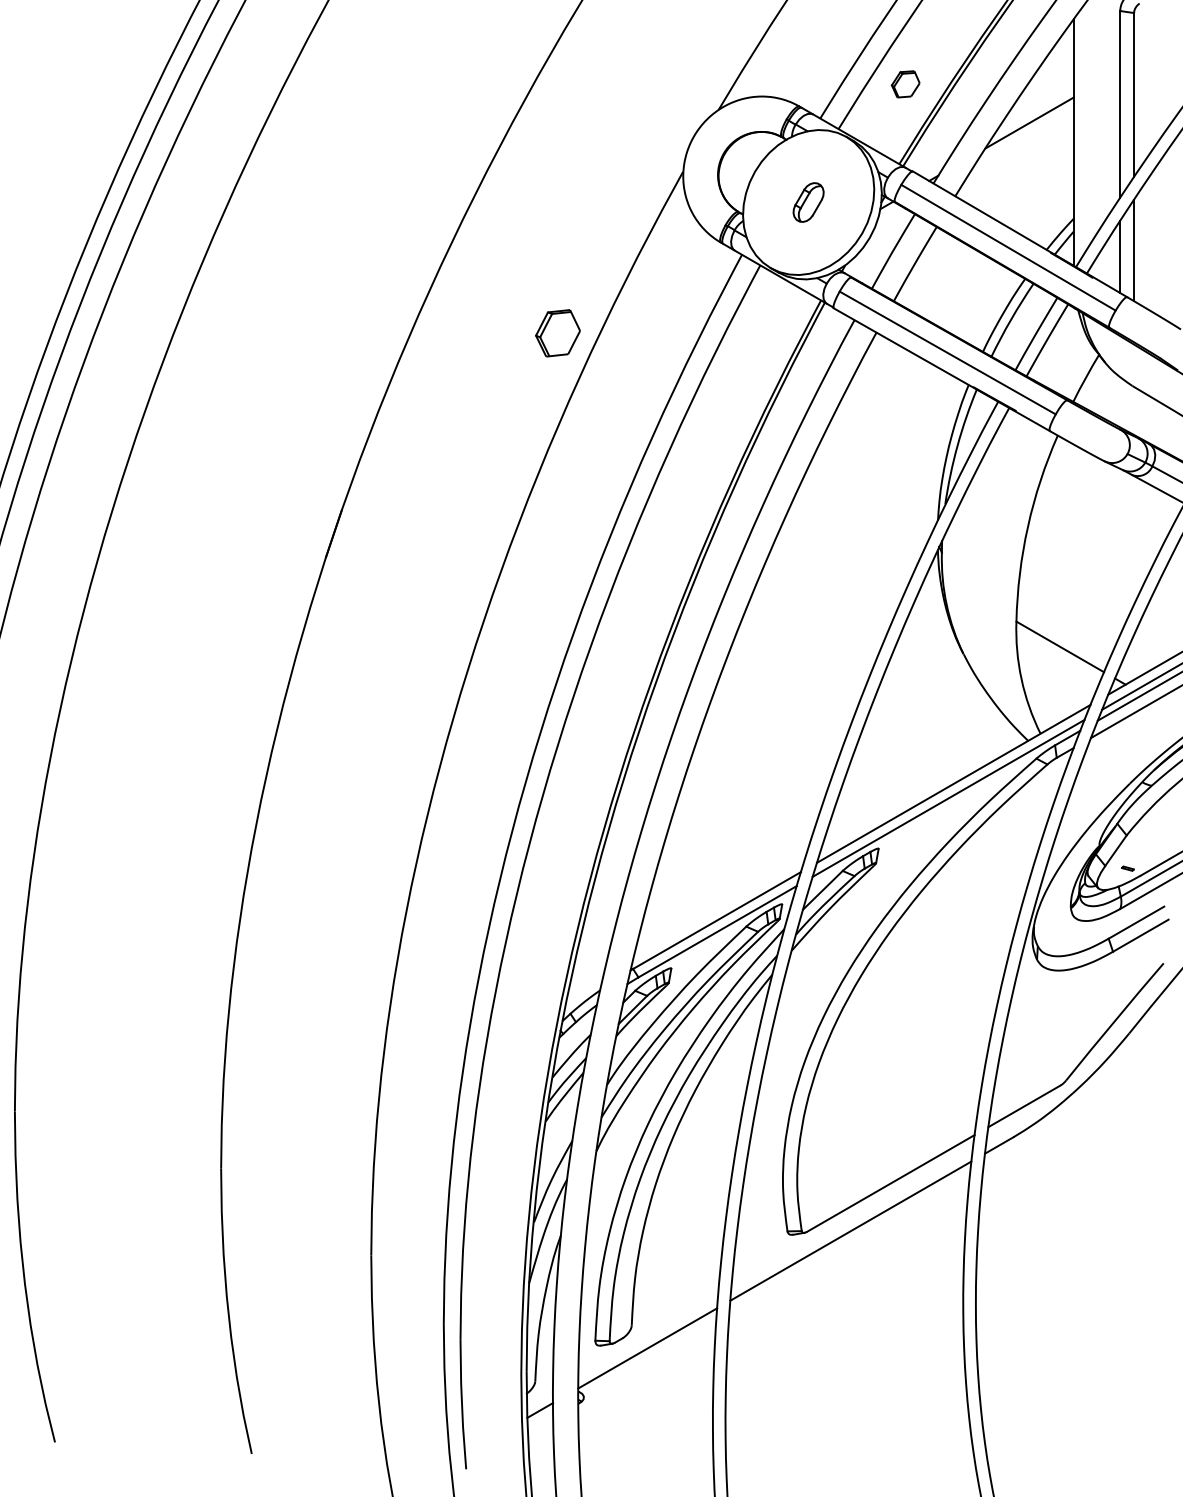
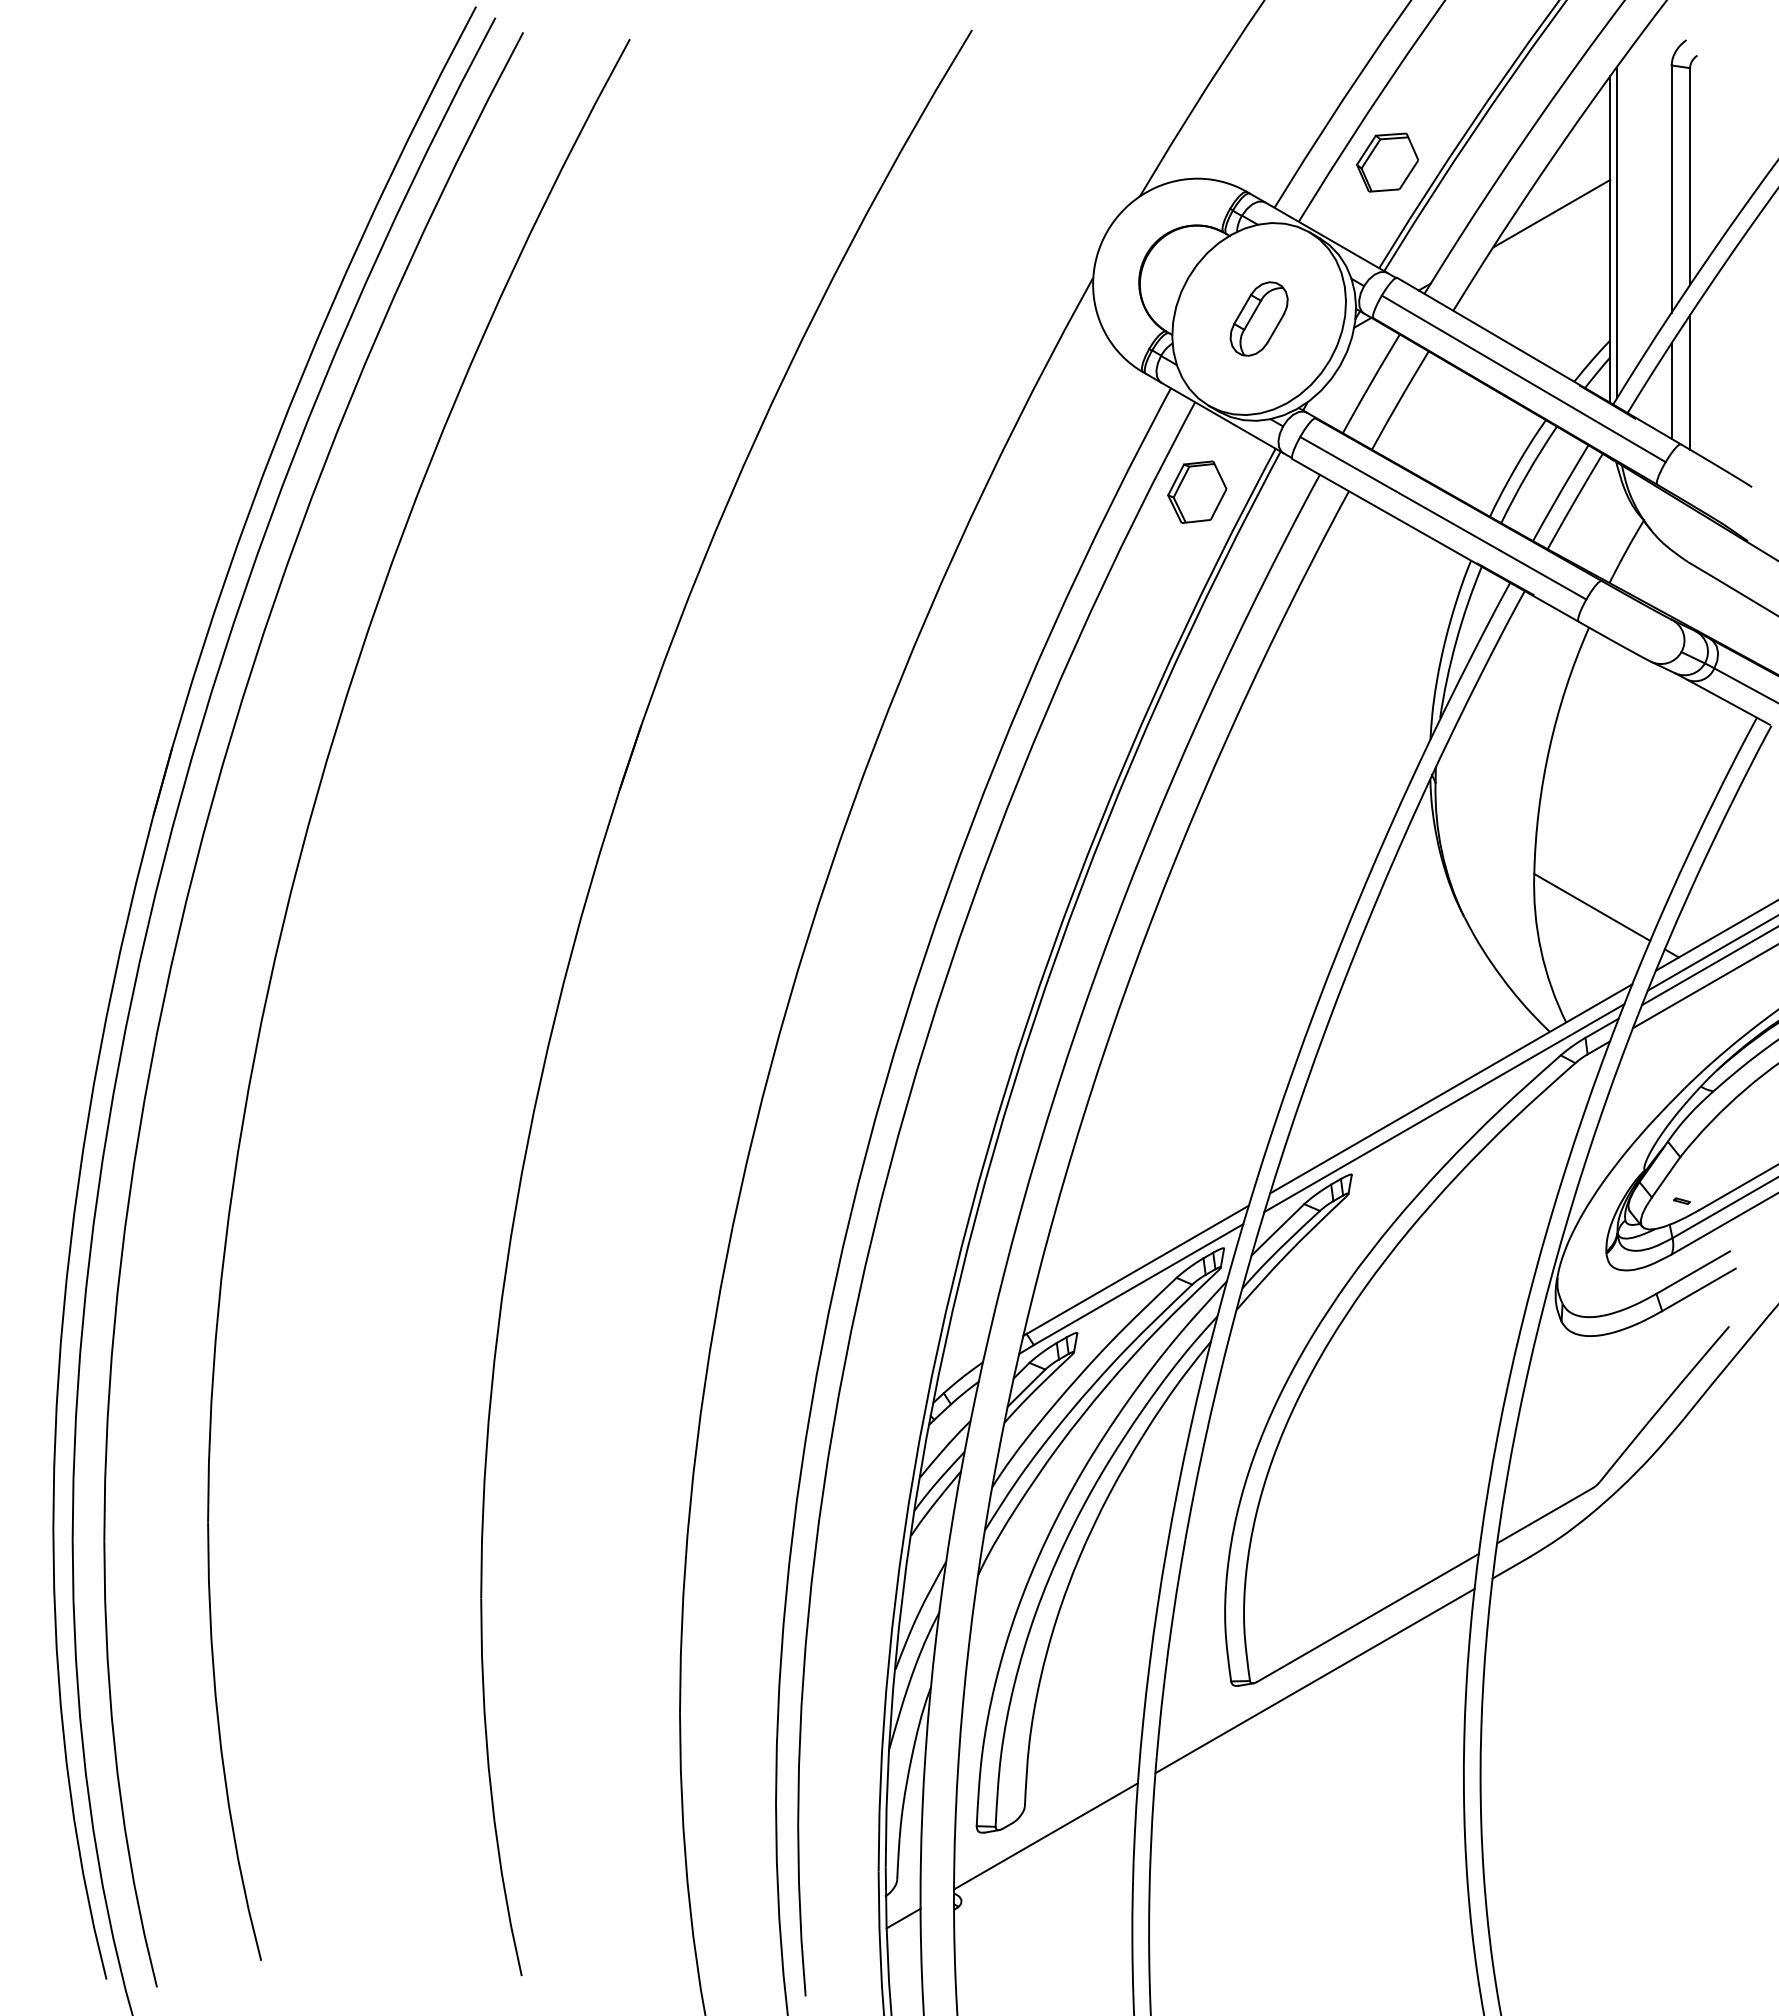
part: (905, 84) -> (1387, 162), size x1.67
line: (1079, 136) -> (1617, 231), added
part: (808, 202) -> (1258, 318), size x1.43
part: (558, 332) -> (1197, 491), moved

